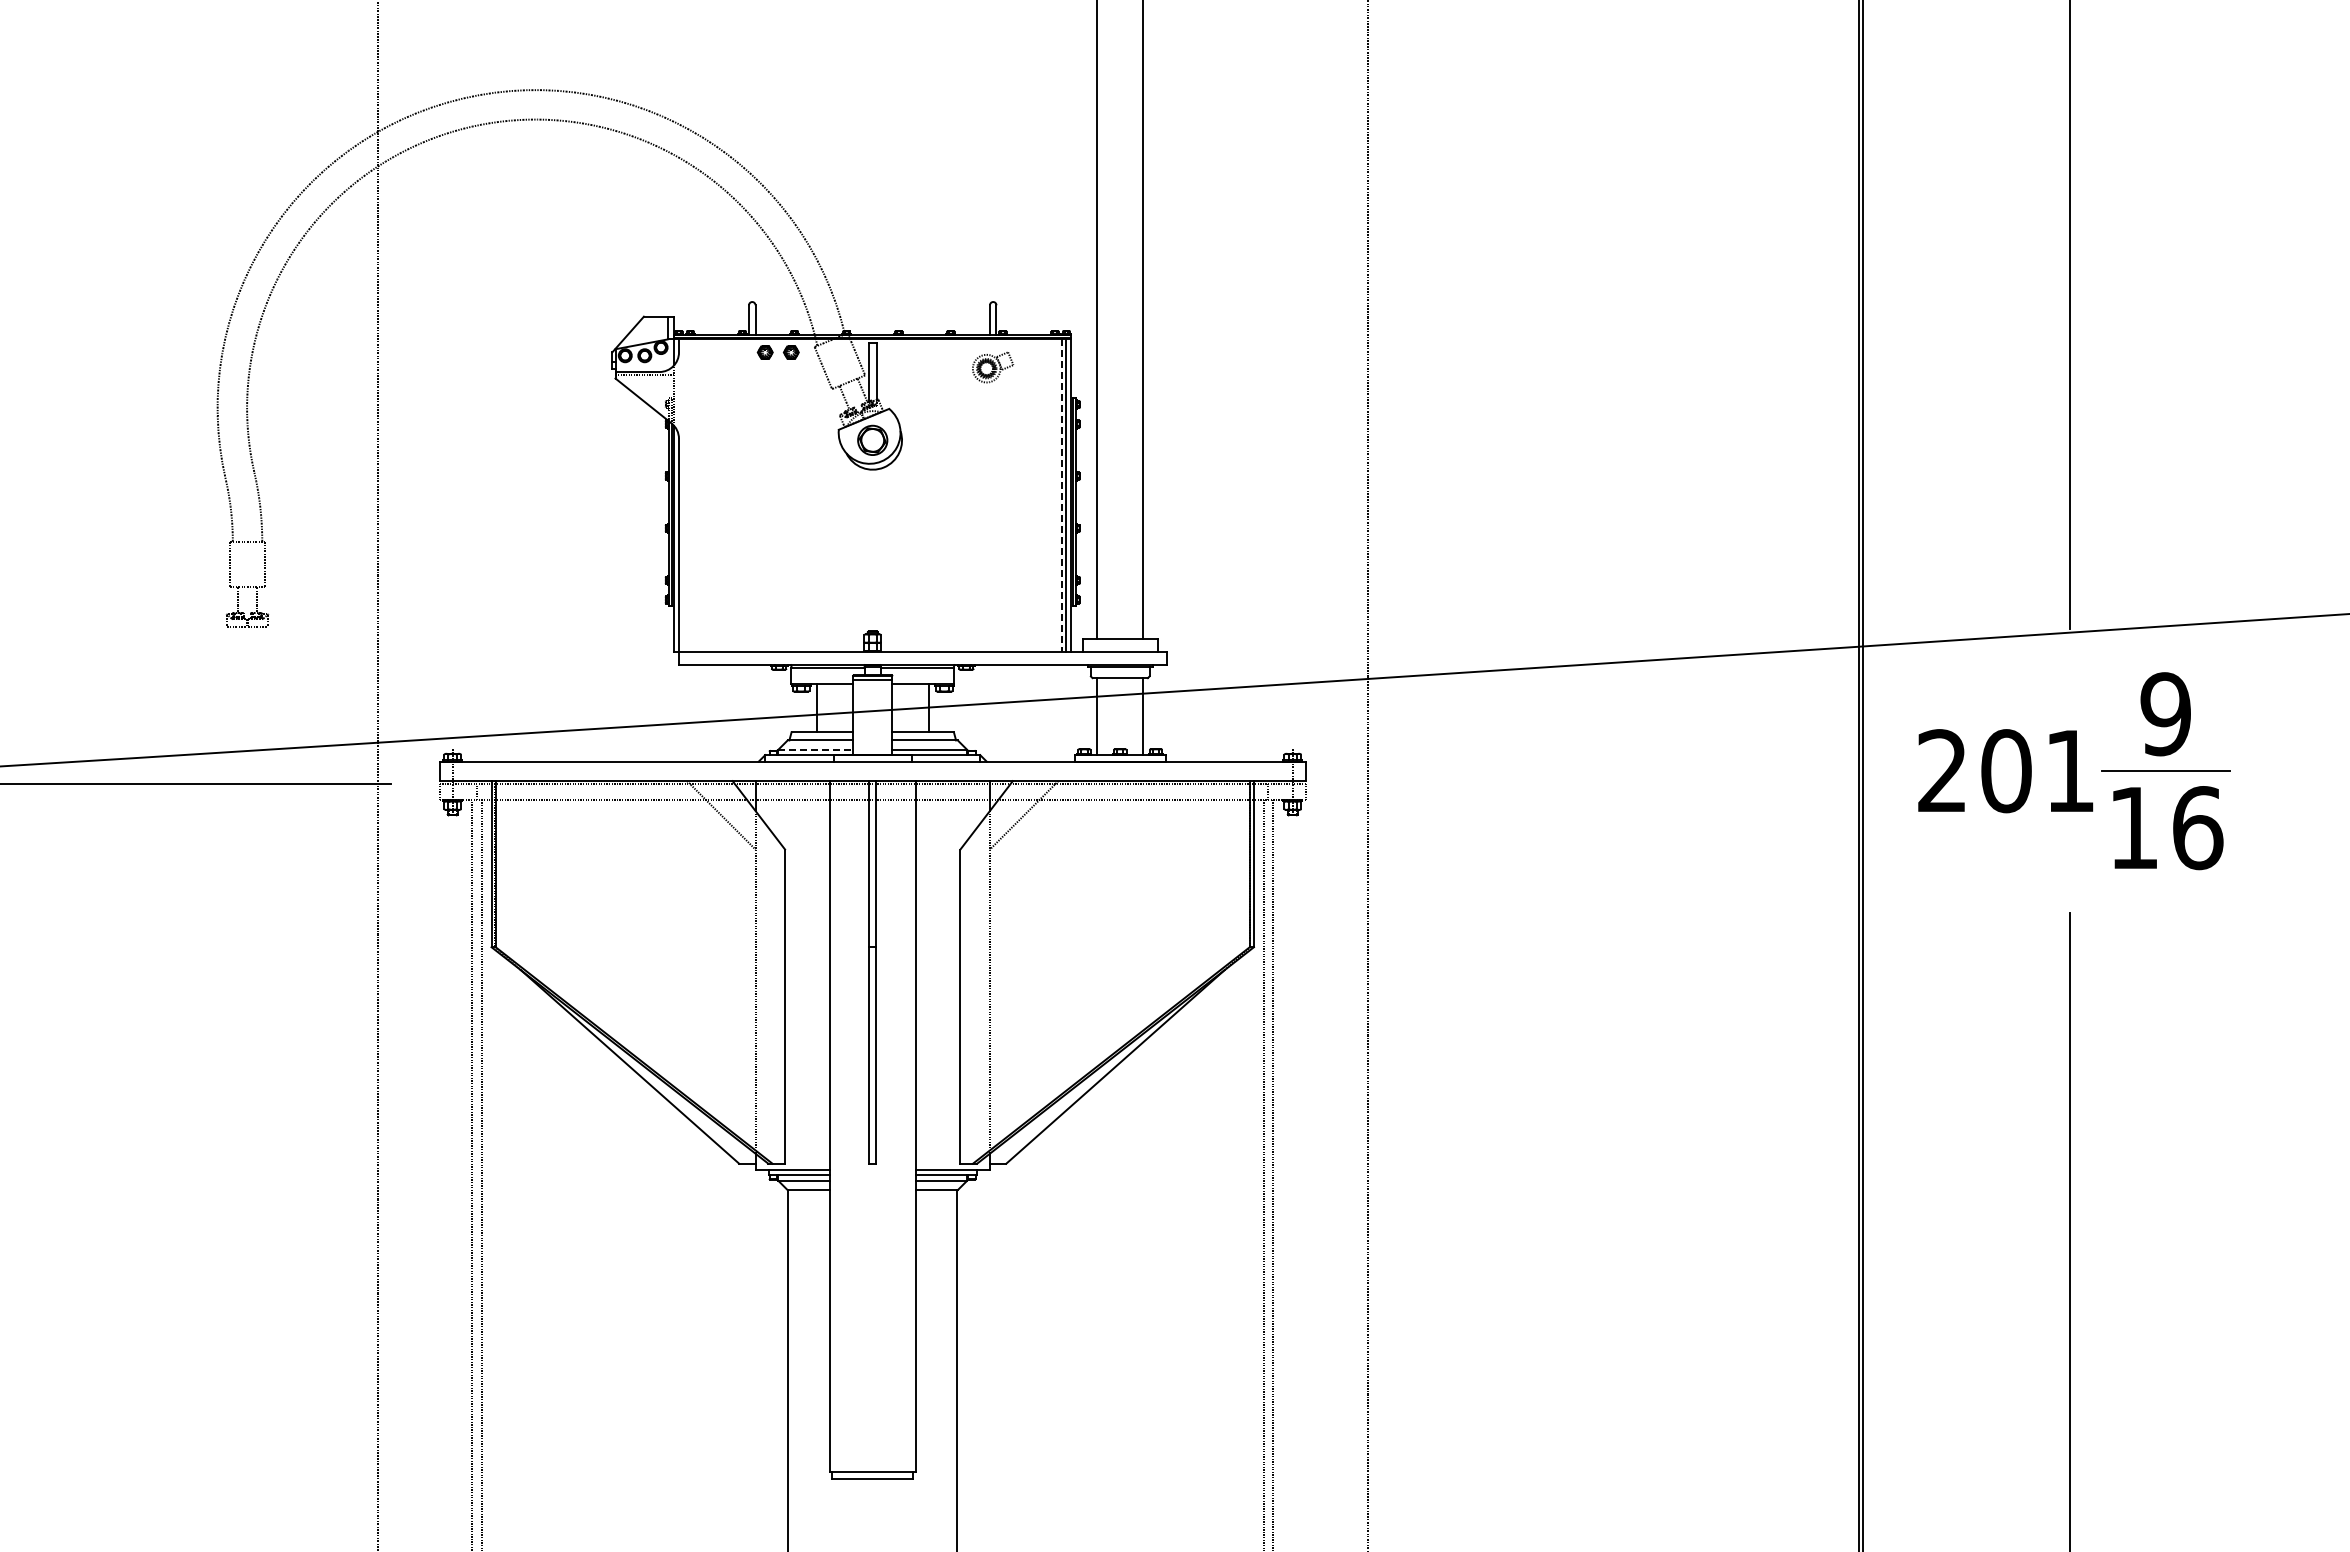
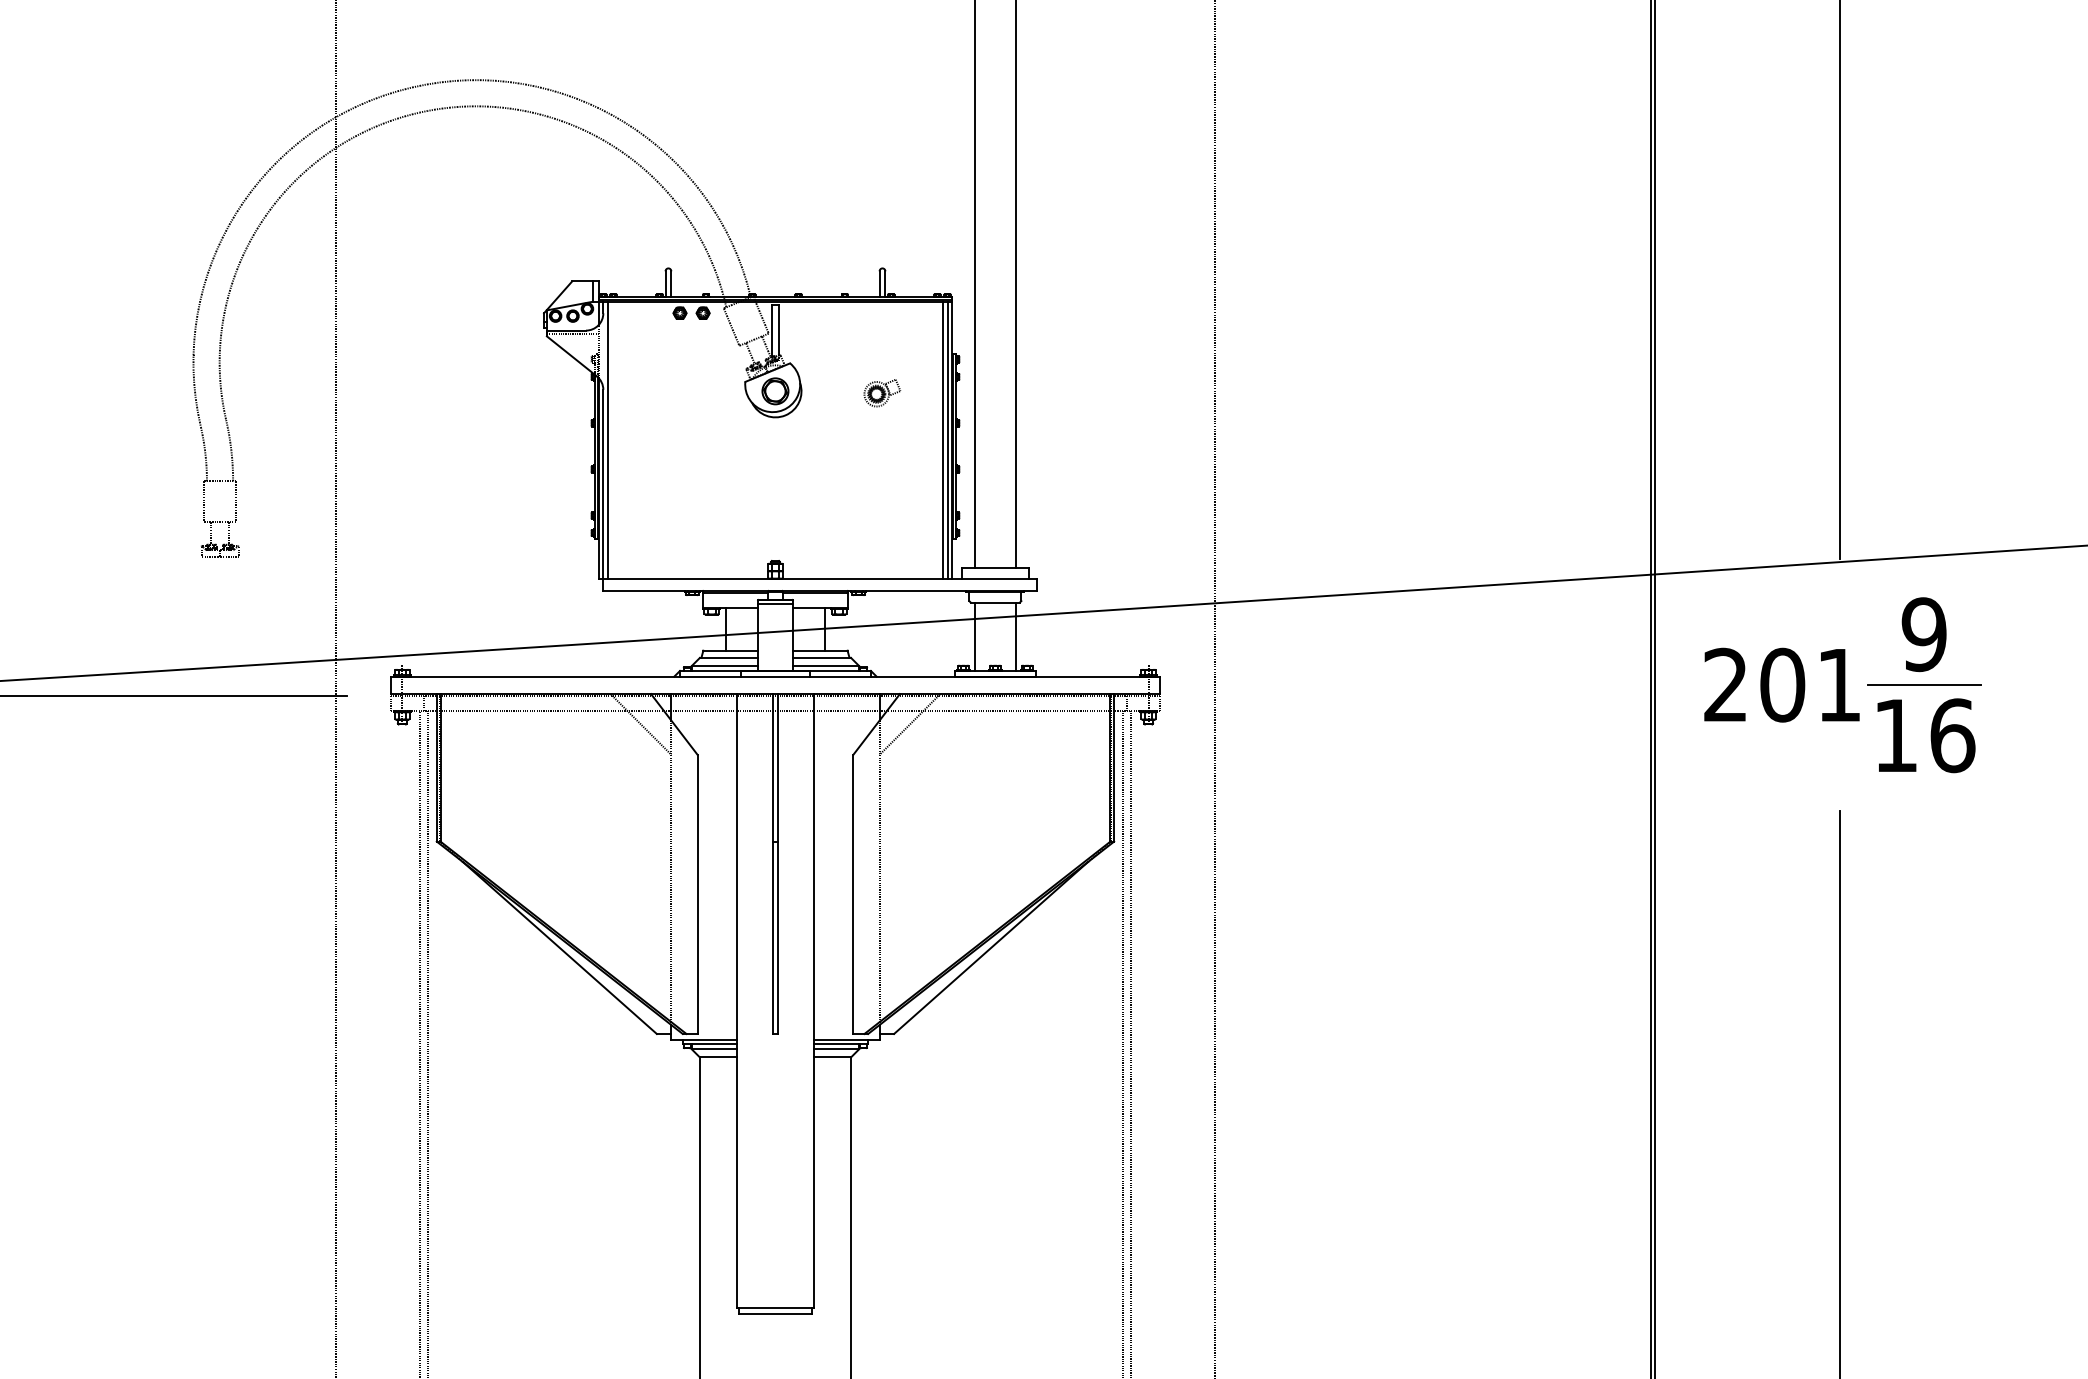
part: (993, 367) -> (882, 393), moved
line: (683, 495) -> (607, 440), added
line: (1061, 496) -> (943, 441), dashed -> solid
line: (816, 749) -> (725, 665), dashed -> solid

